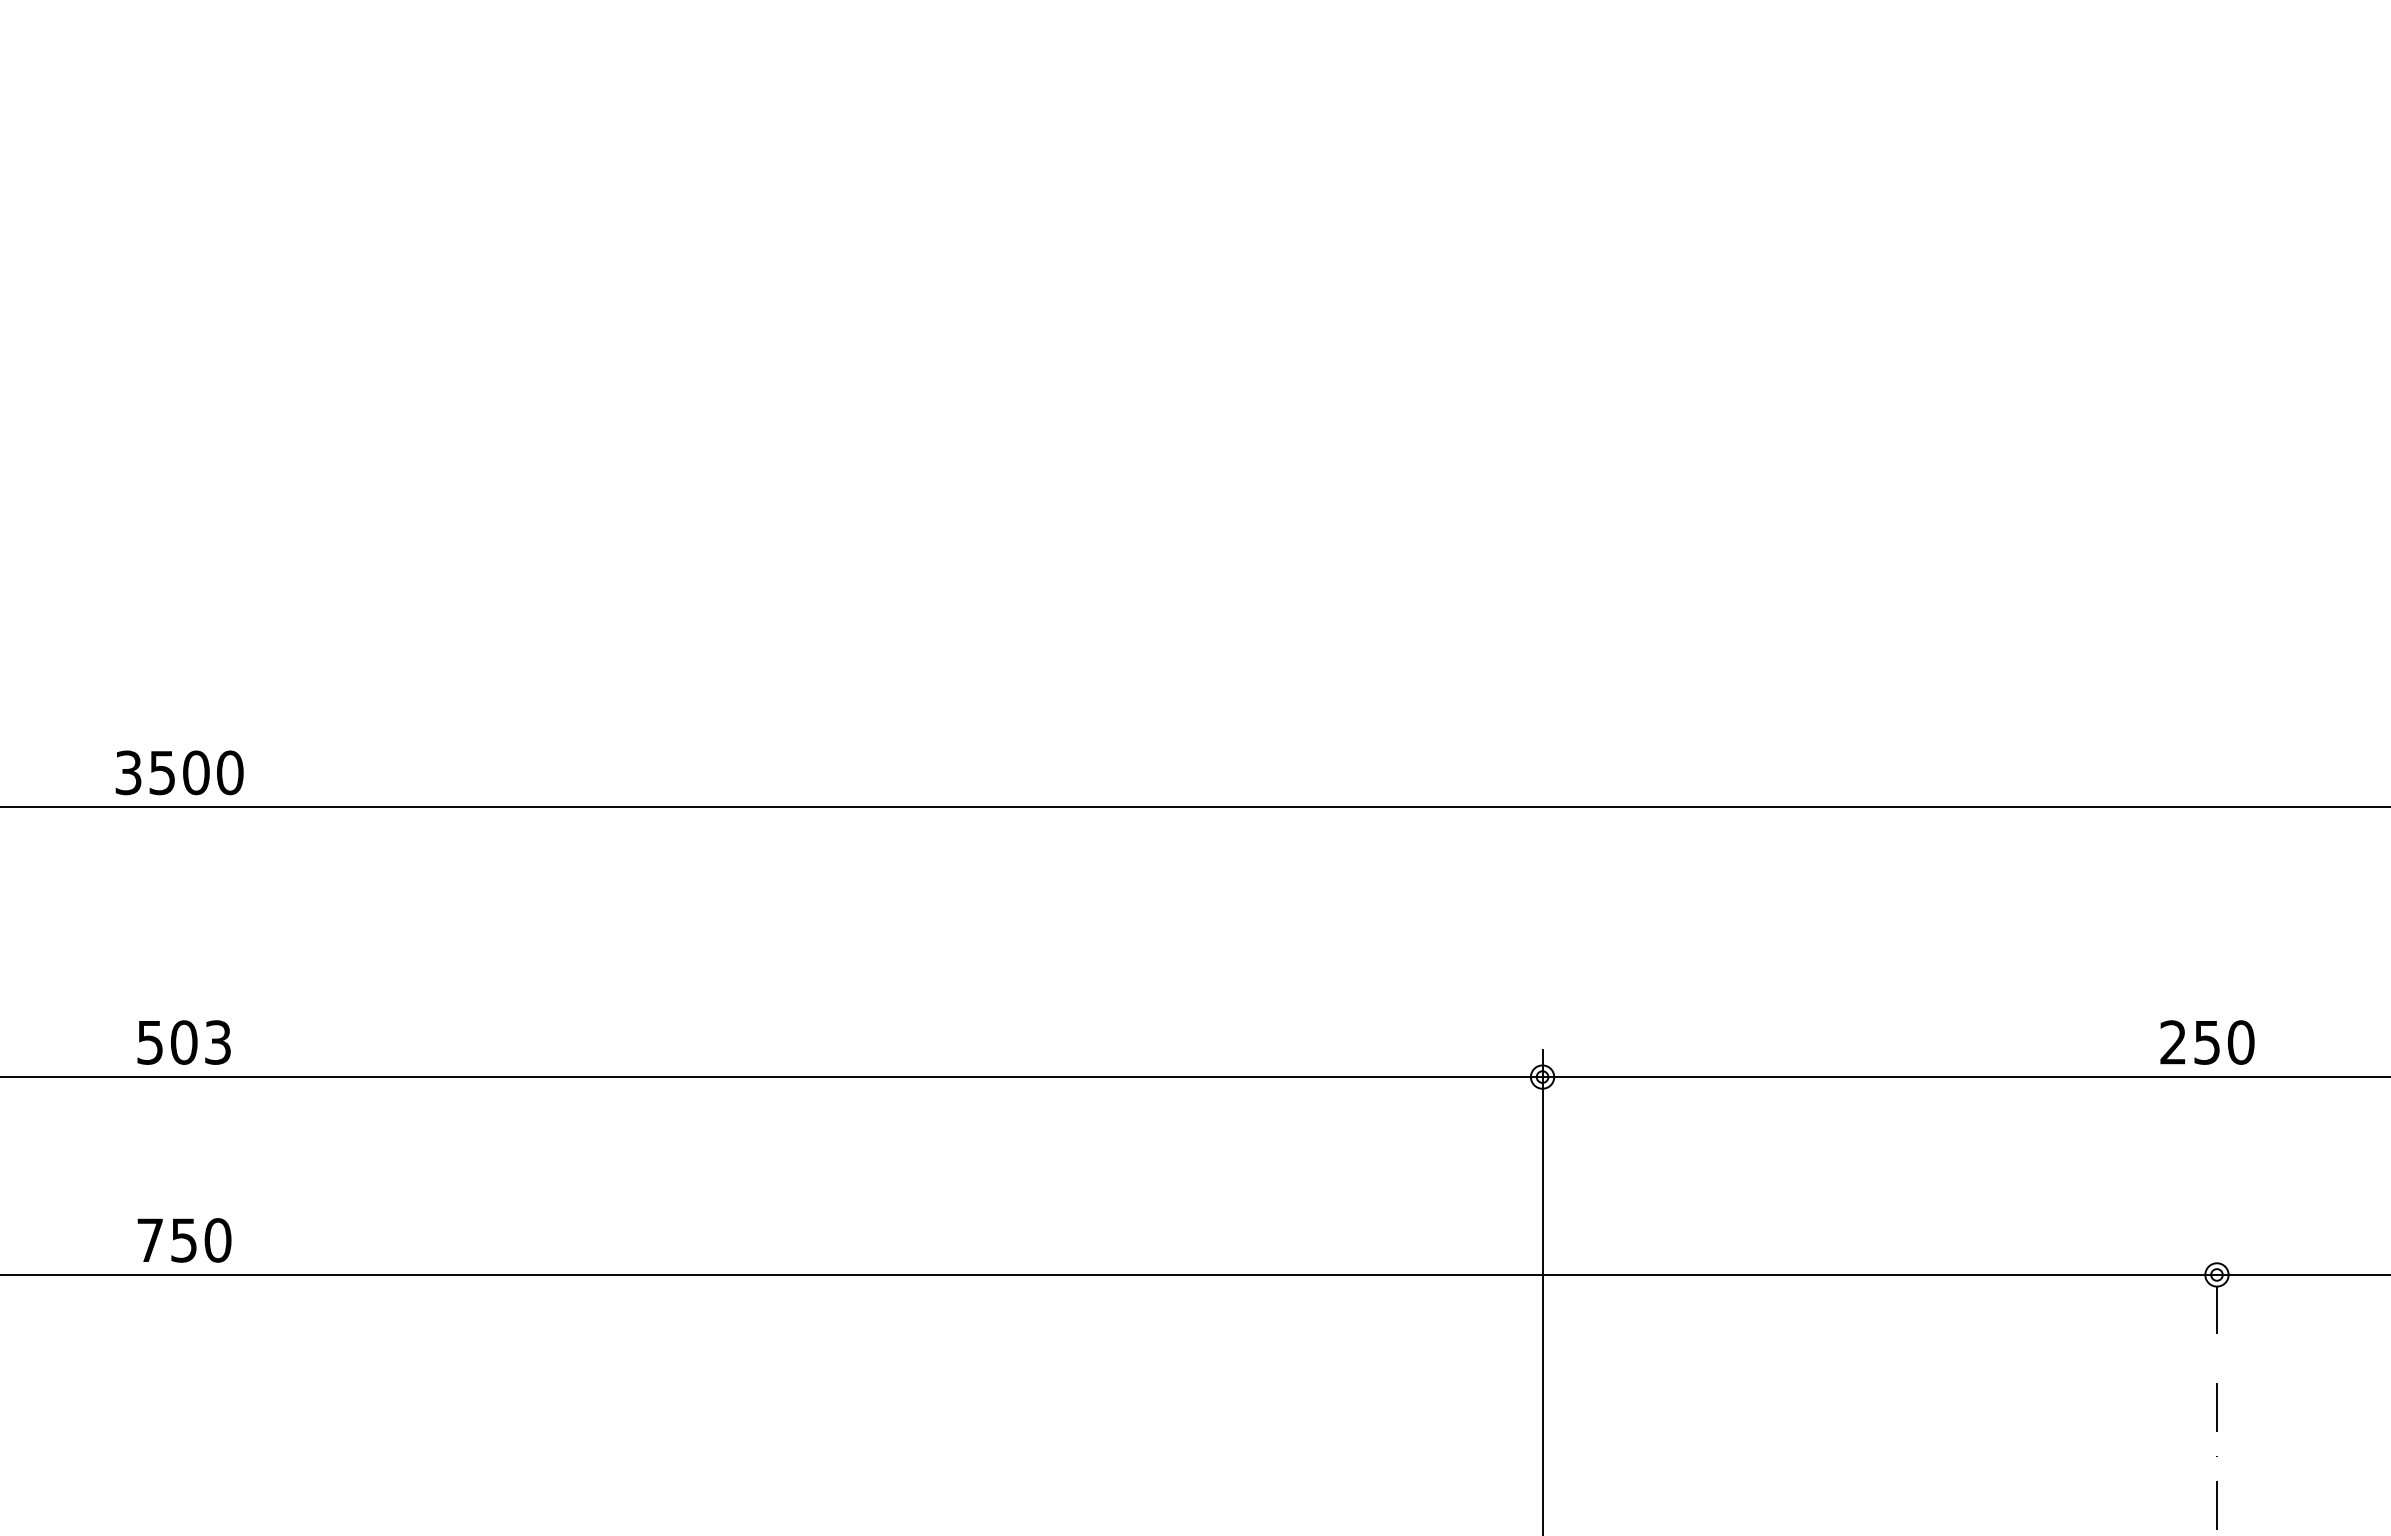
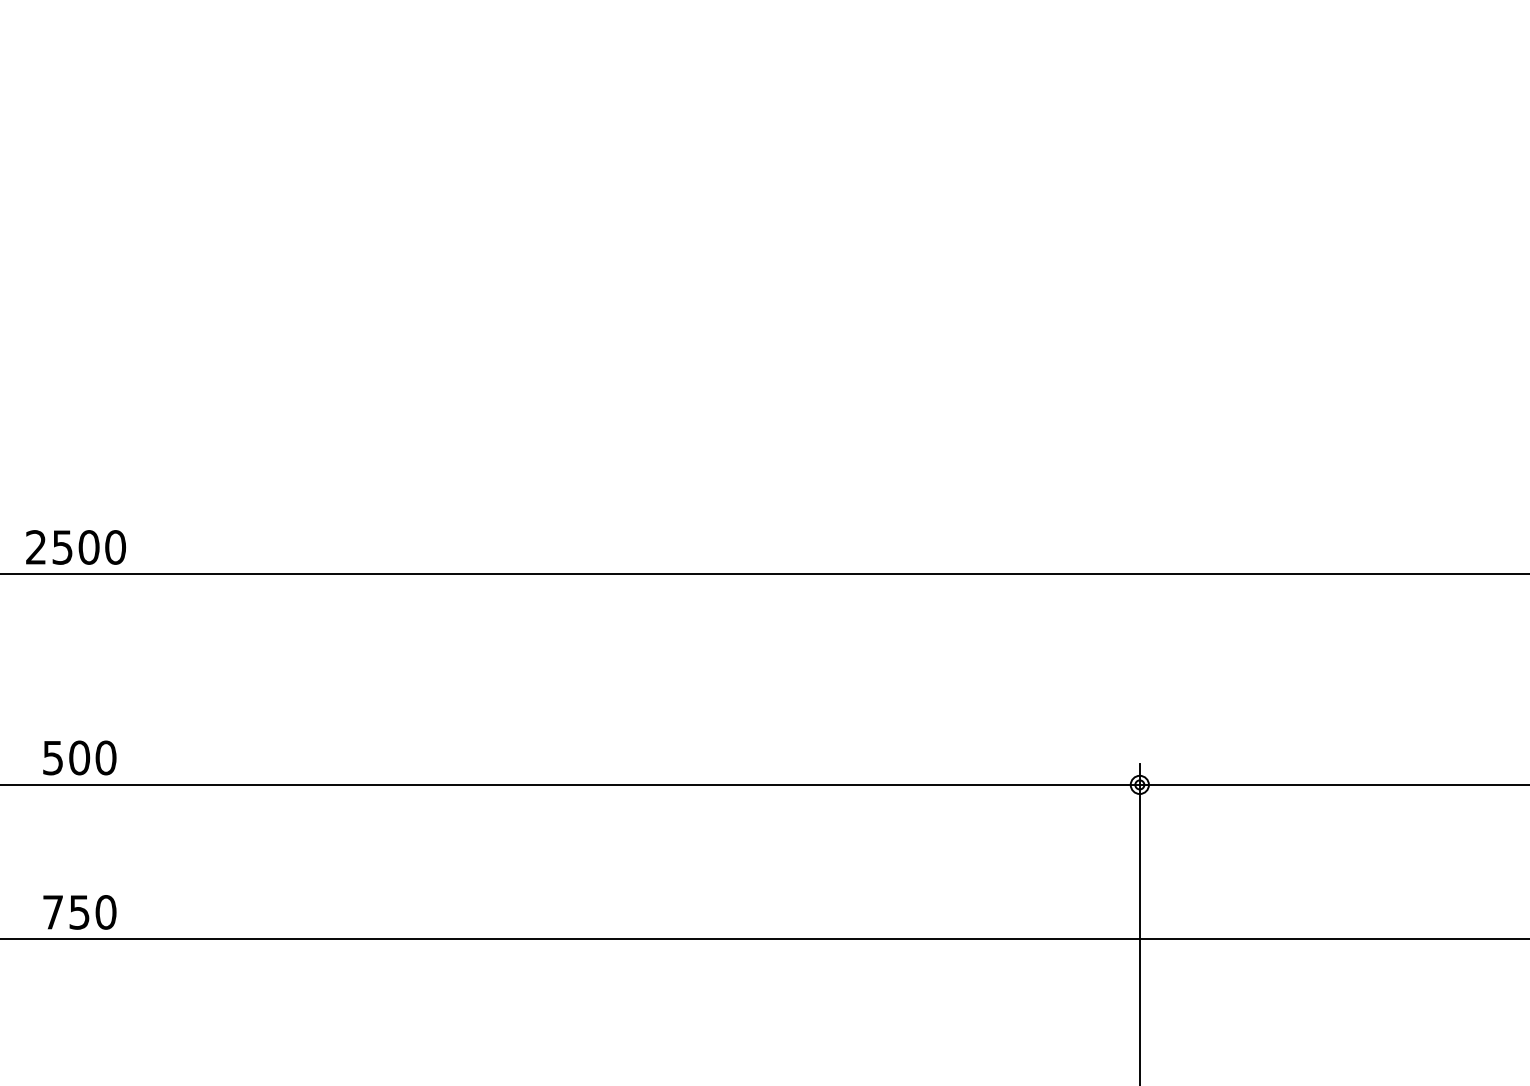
text: (128, 772) -> (36, 547), 3500 -> 2500
text: (217, 1042) -> (105, 757), 503 -> 500

